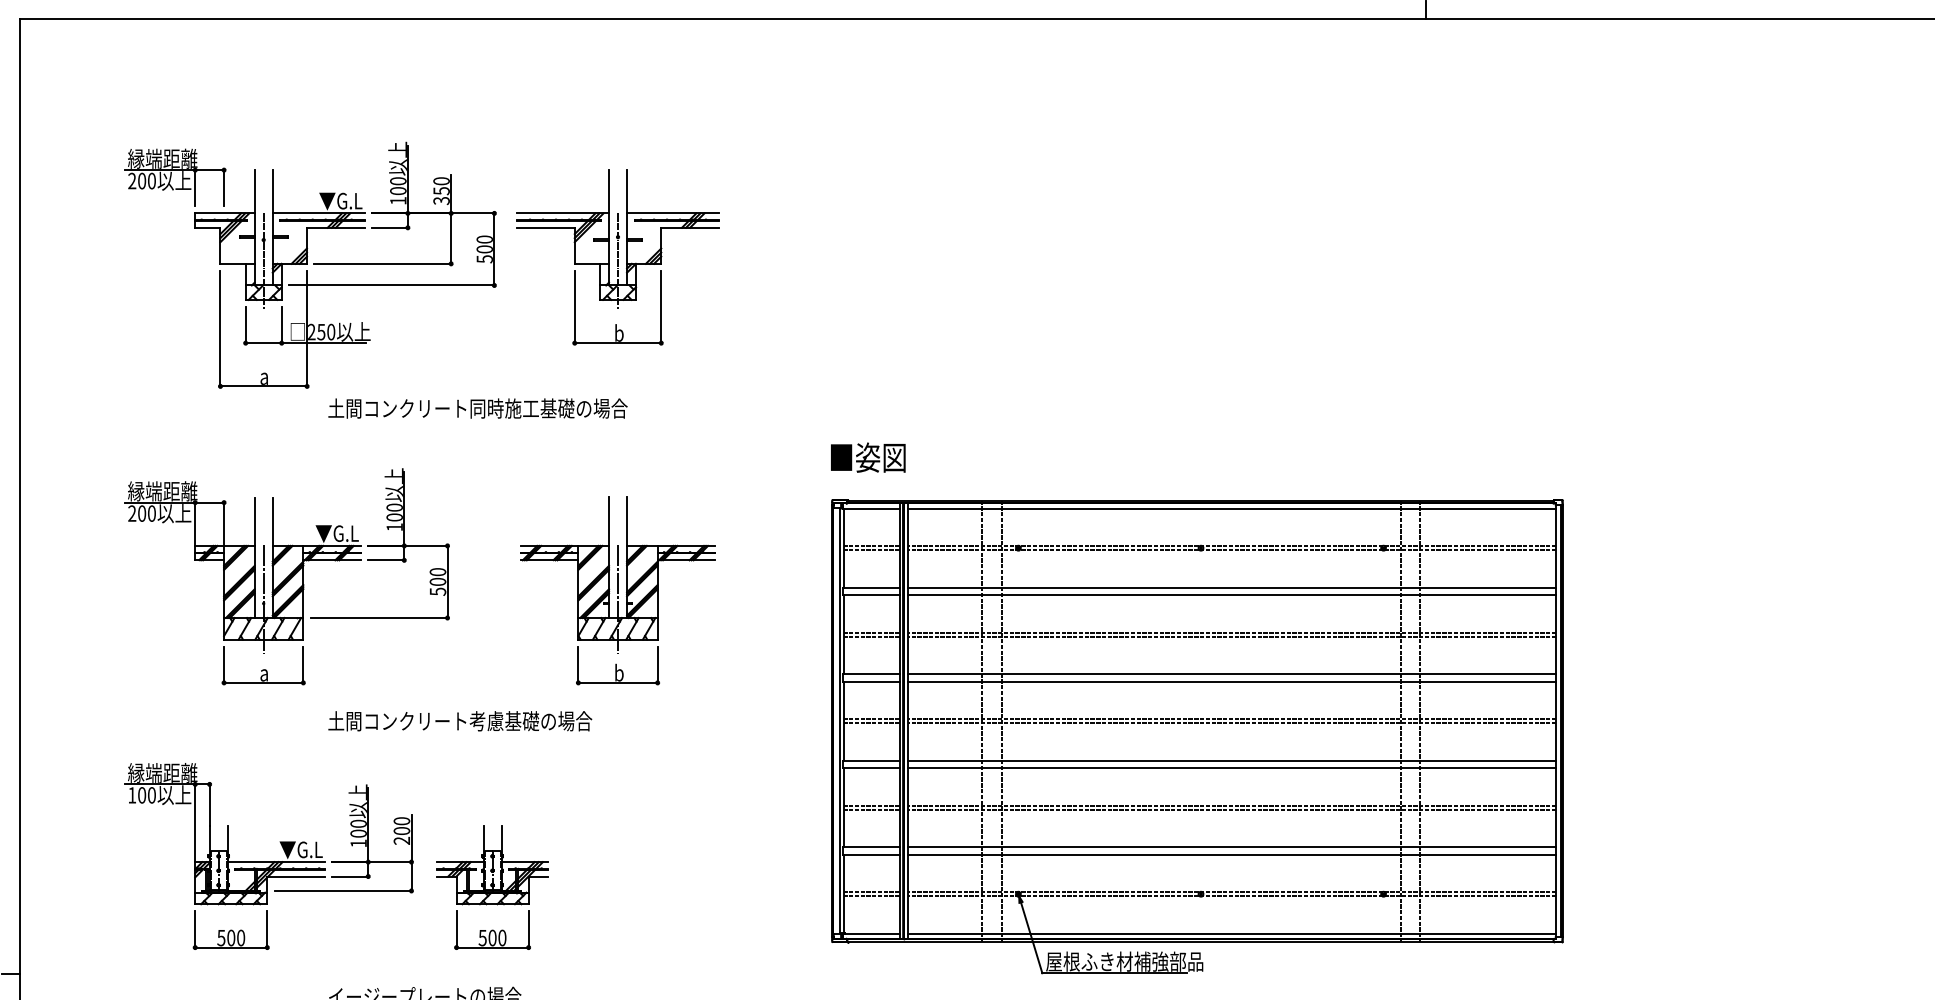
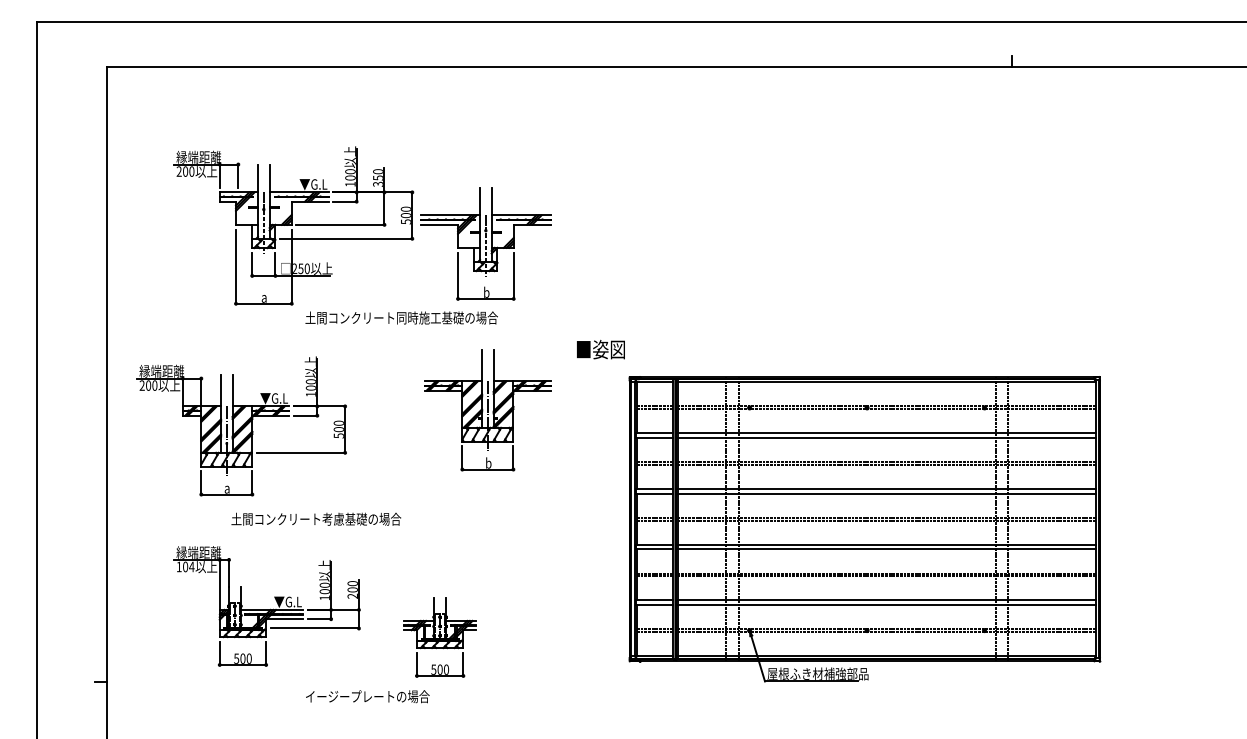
part: (617, 257) -> (485, 243), moved
text: (867, 457) -> (600, 349), moved
part: (286, 577) -> (241, 426), moved
part: (617, 591) -> (487, 410), moved
text: (460, 720) -> (316, 518), moved
text: (151, 794) -> (191, 566), 100 -> 104
part: (491, 887) -> (439, 637), moved

